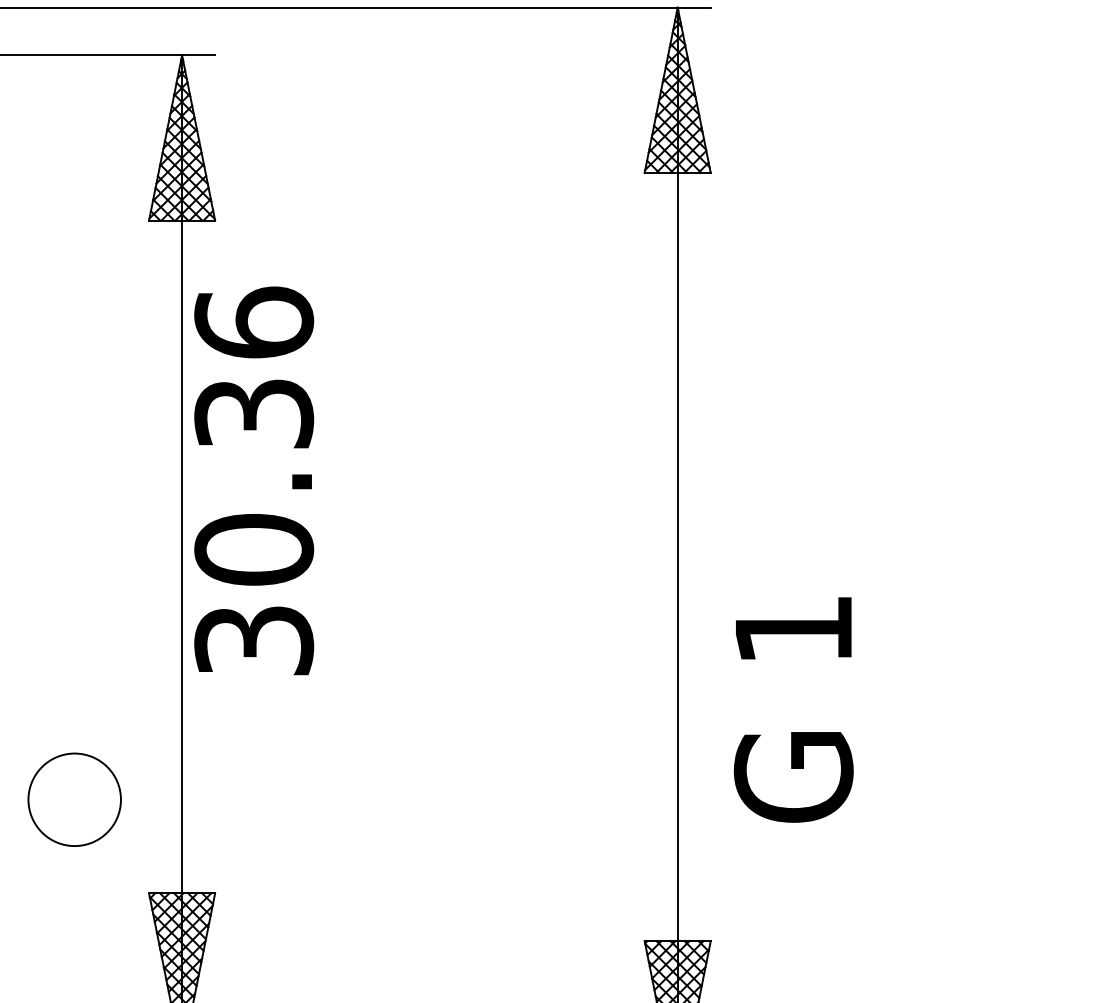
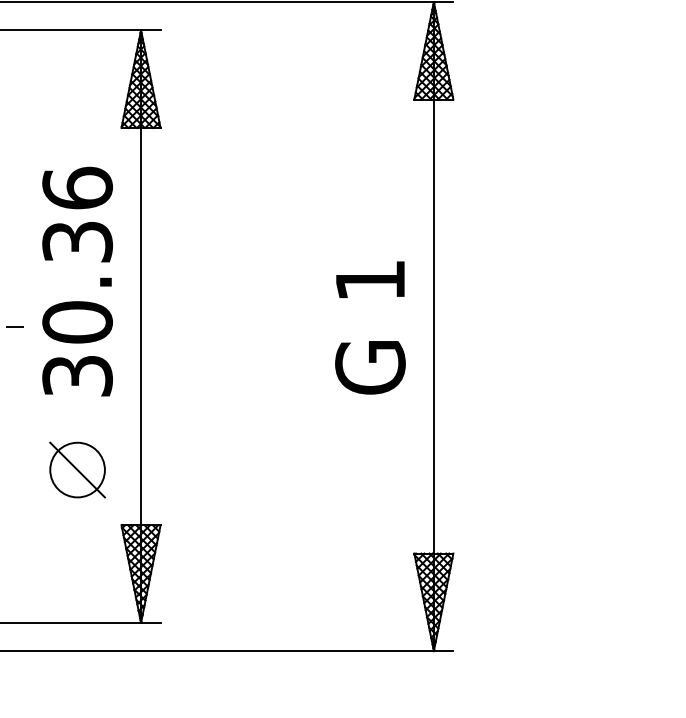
text: (253, 480) -> (77, 281), moved
text: (793, 709) -> (370, 327), moved
line: (74, 798) -> (77, 469), added

